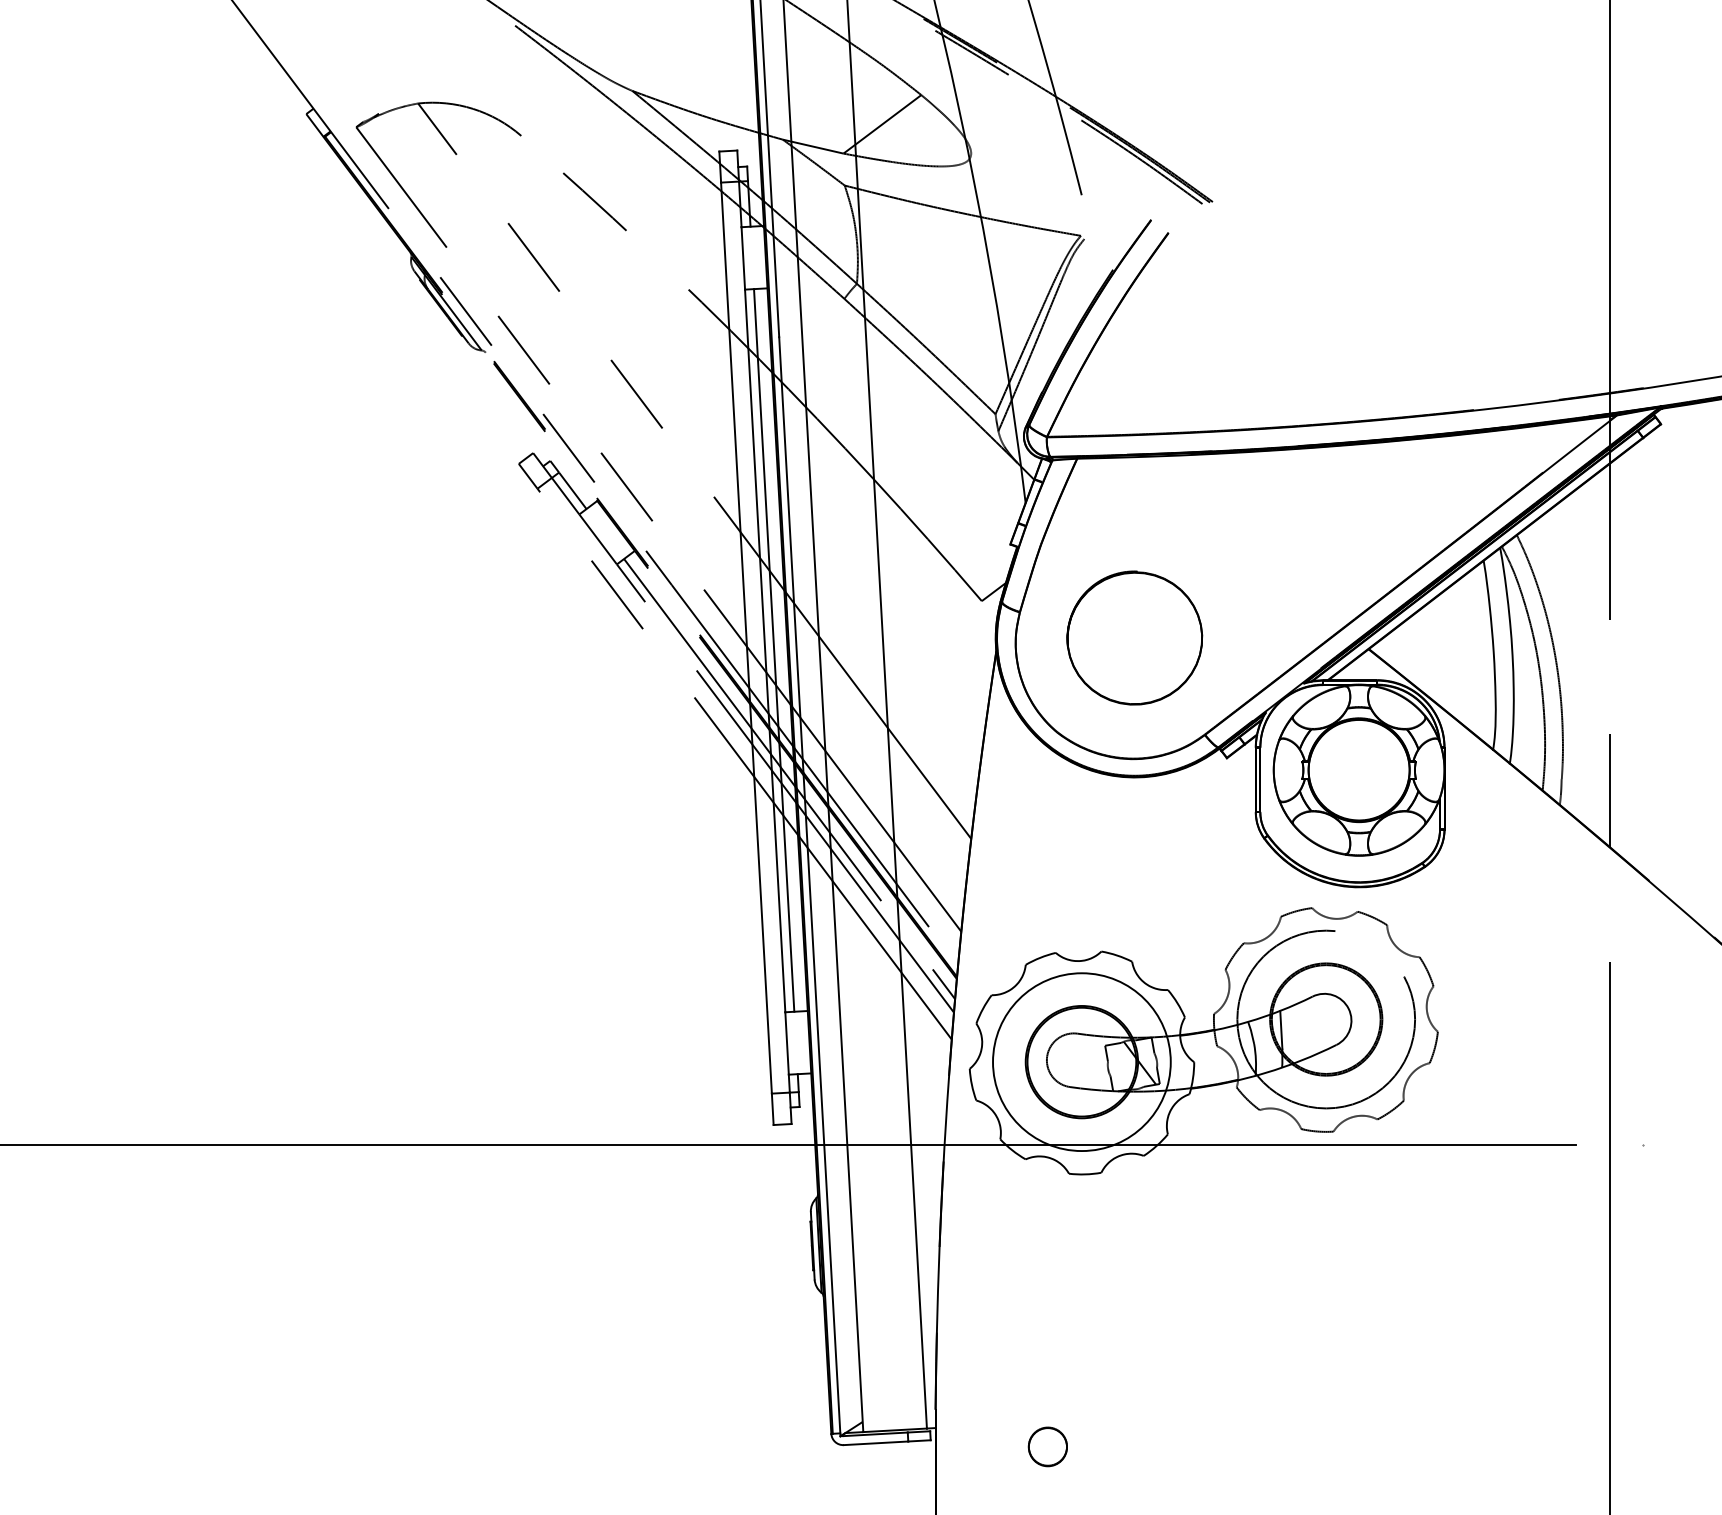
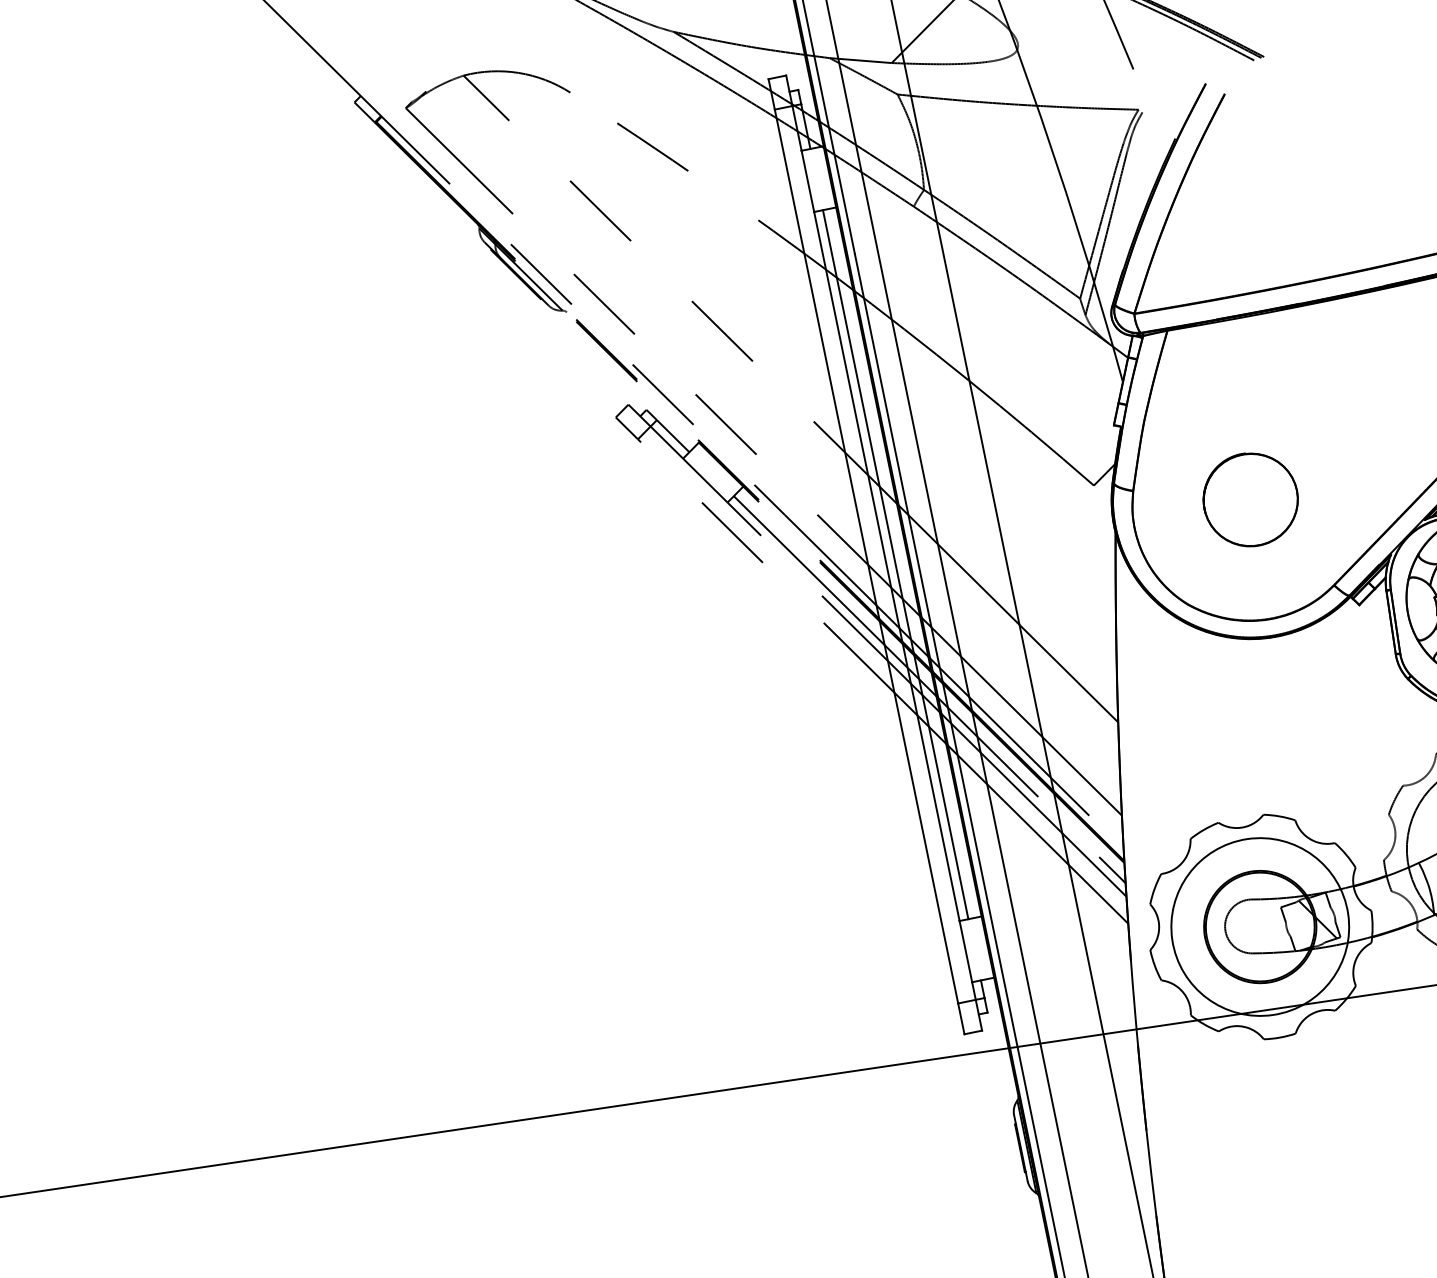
part: (1134, 637) -> (1250, 499), size x0.7

